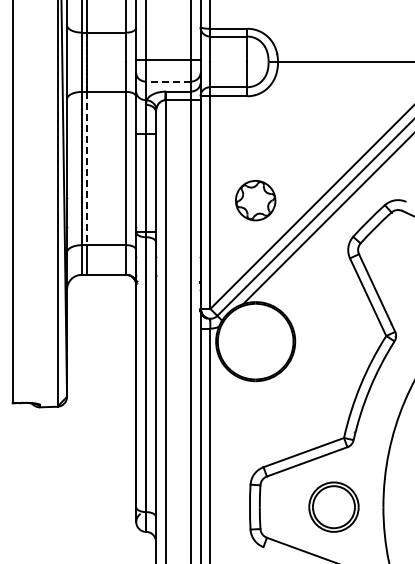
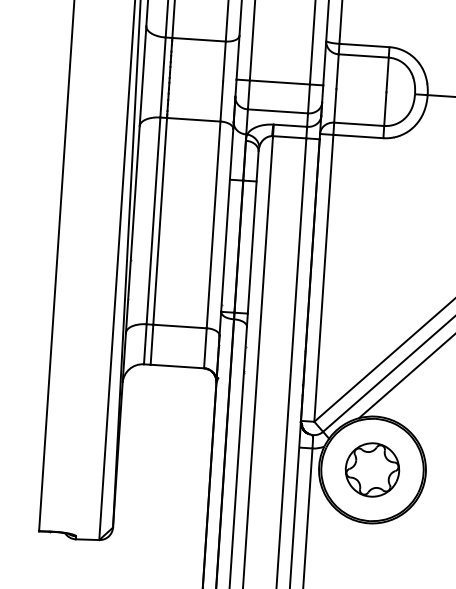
line: (167, 81) -> (276, 111), dashed -> solid
line: (86, 168) -> (159, 221), dashed -> solid
part: (255, 200) -> (372, 469), moved

